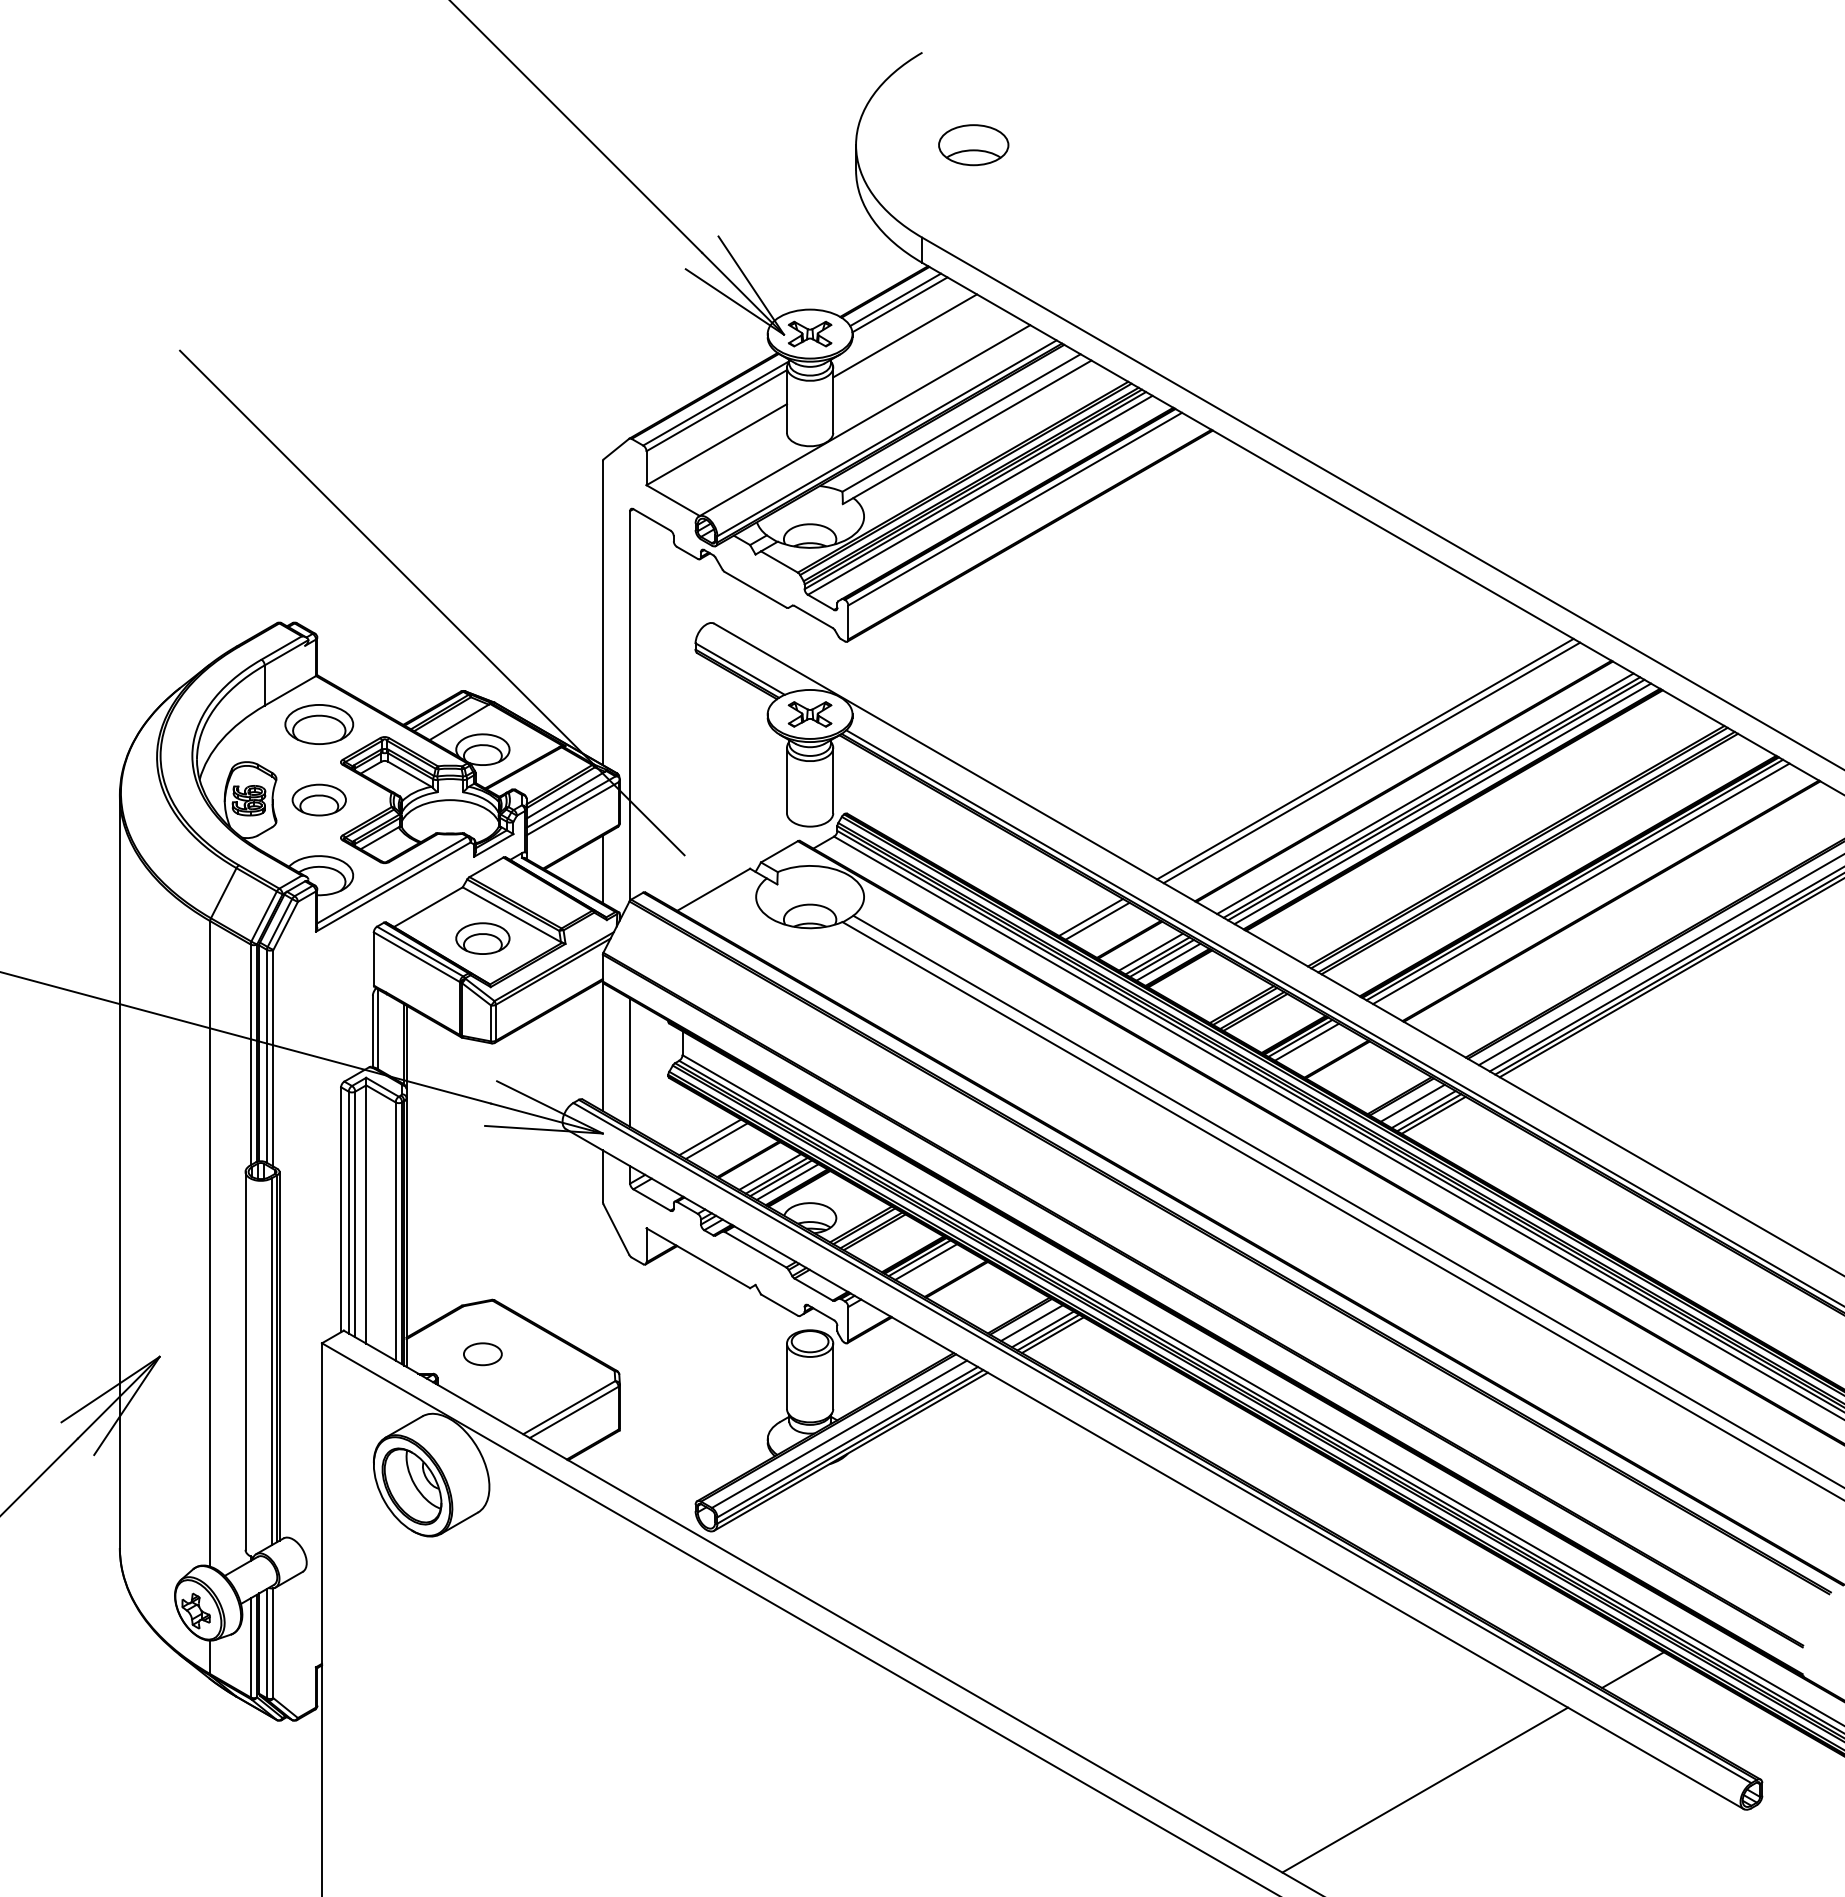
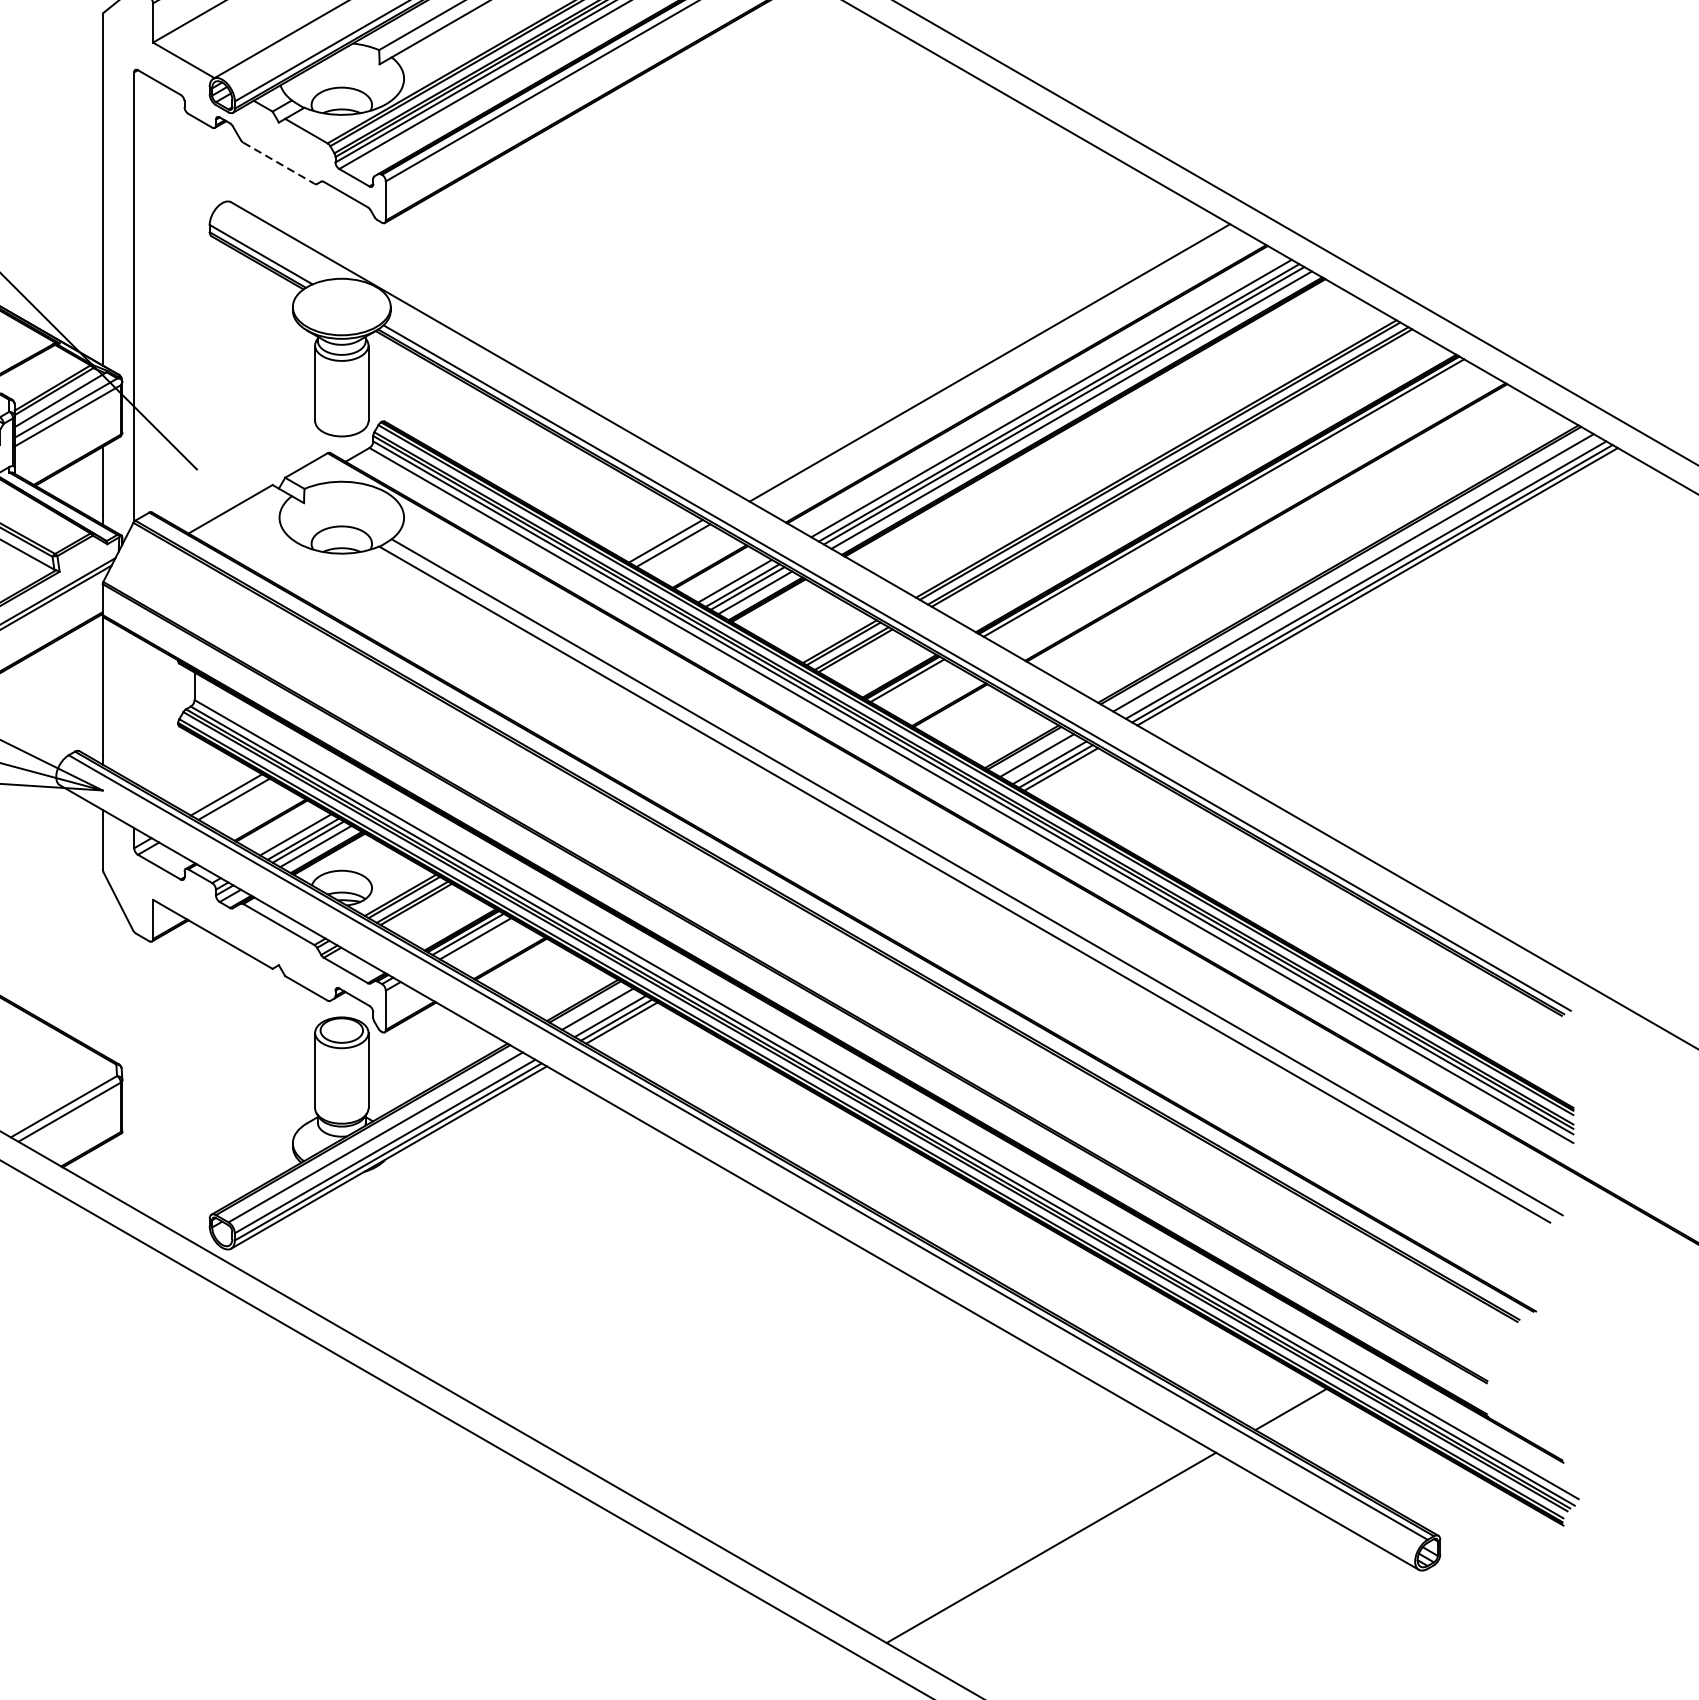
line: (755, 589) -> (278, 162), solid -> dashed
part: (809, 714) -> (341, 307), removed
line: (1365, 758) -> (982, 357), removed
line: (1581, 883) -> (1231, 502), removed
line: (1307, 1041) -> (915, 684), removed
line: (630, 1062) -> (134, 708), removed

